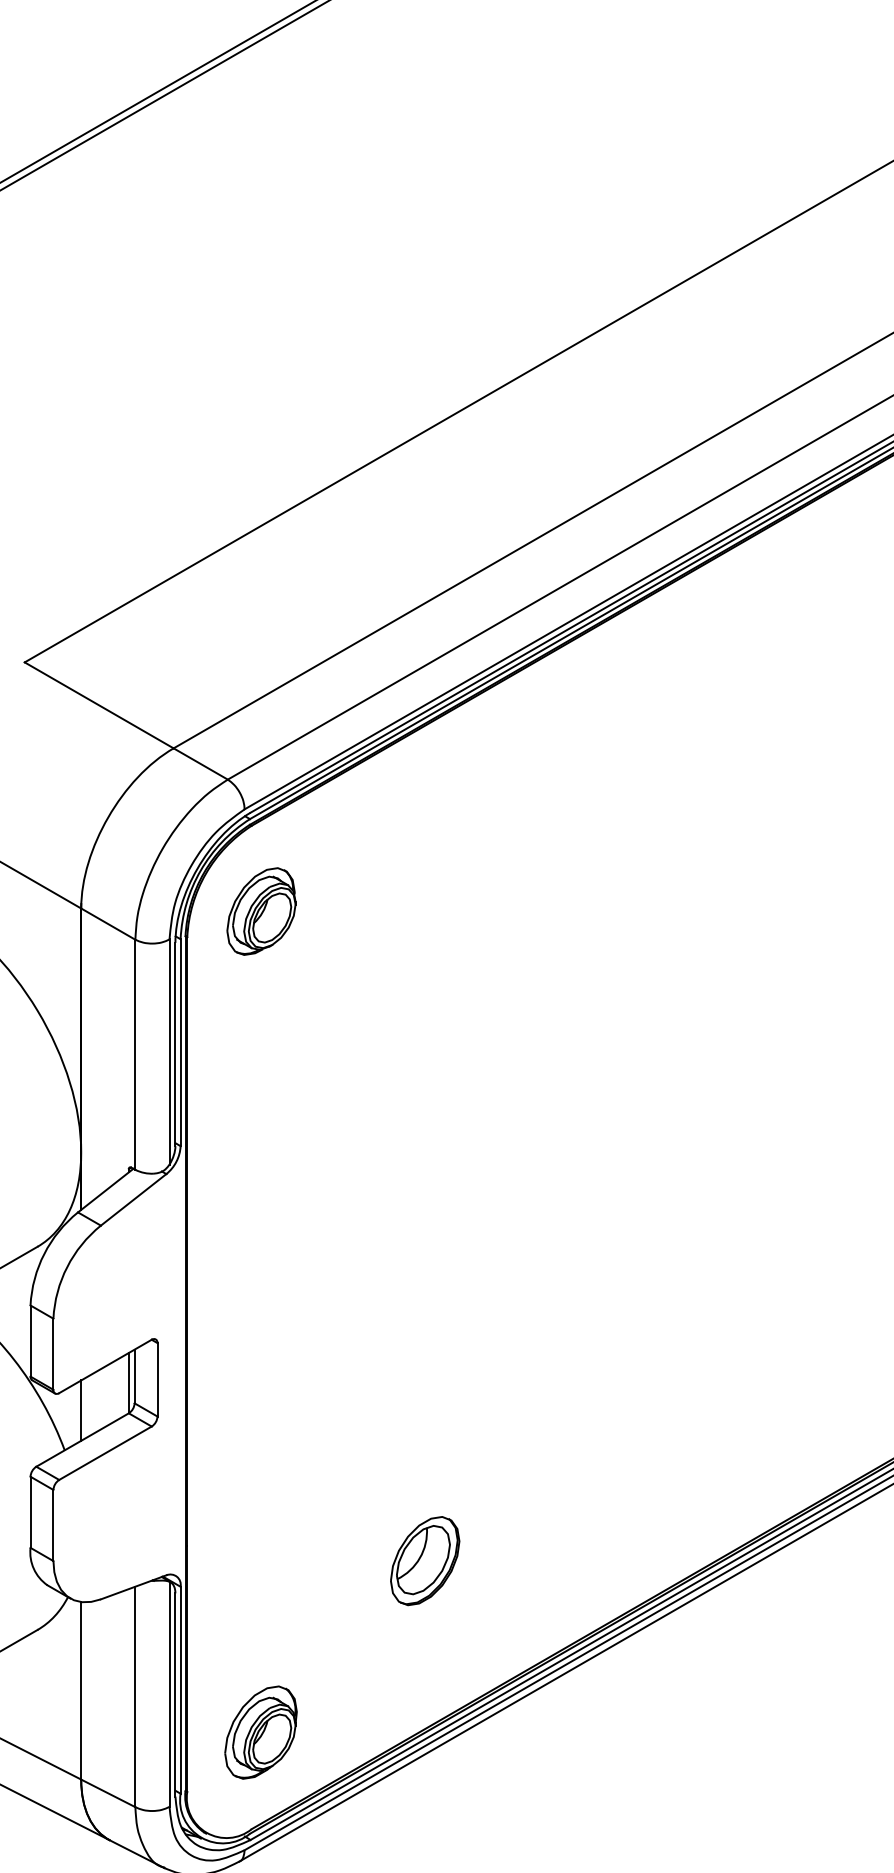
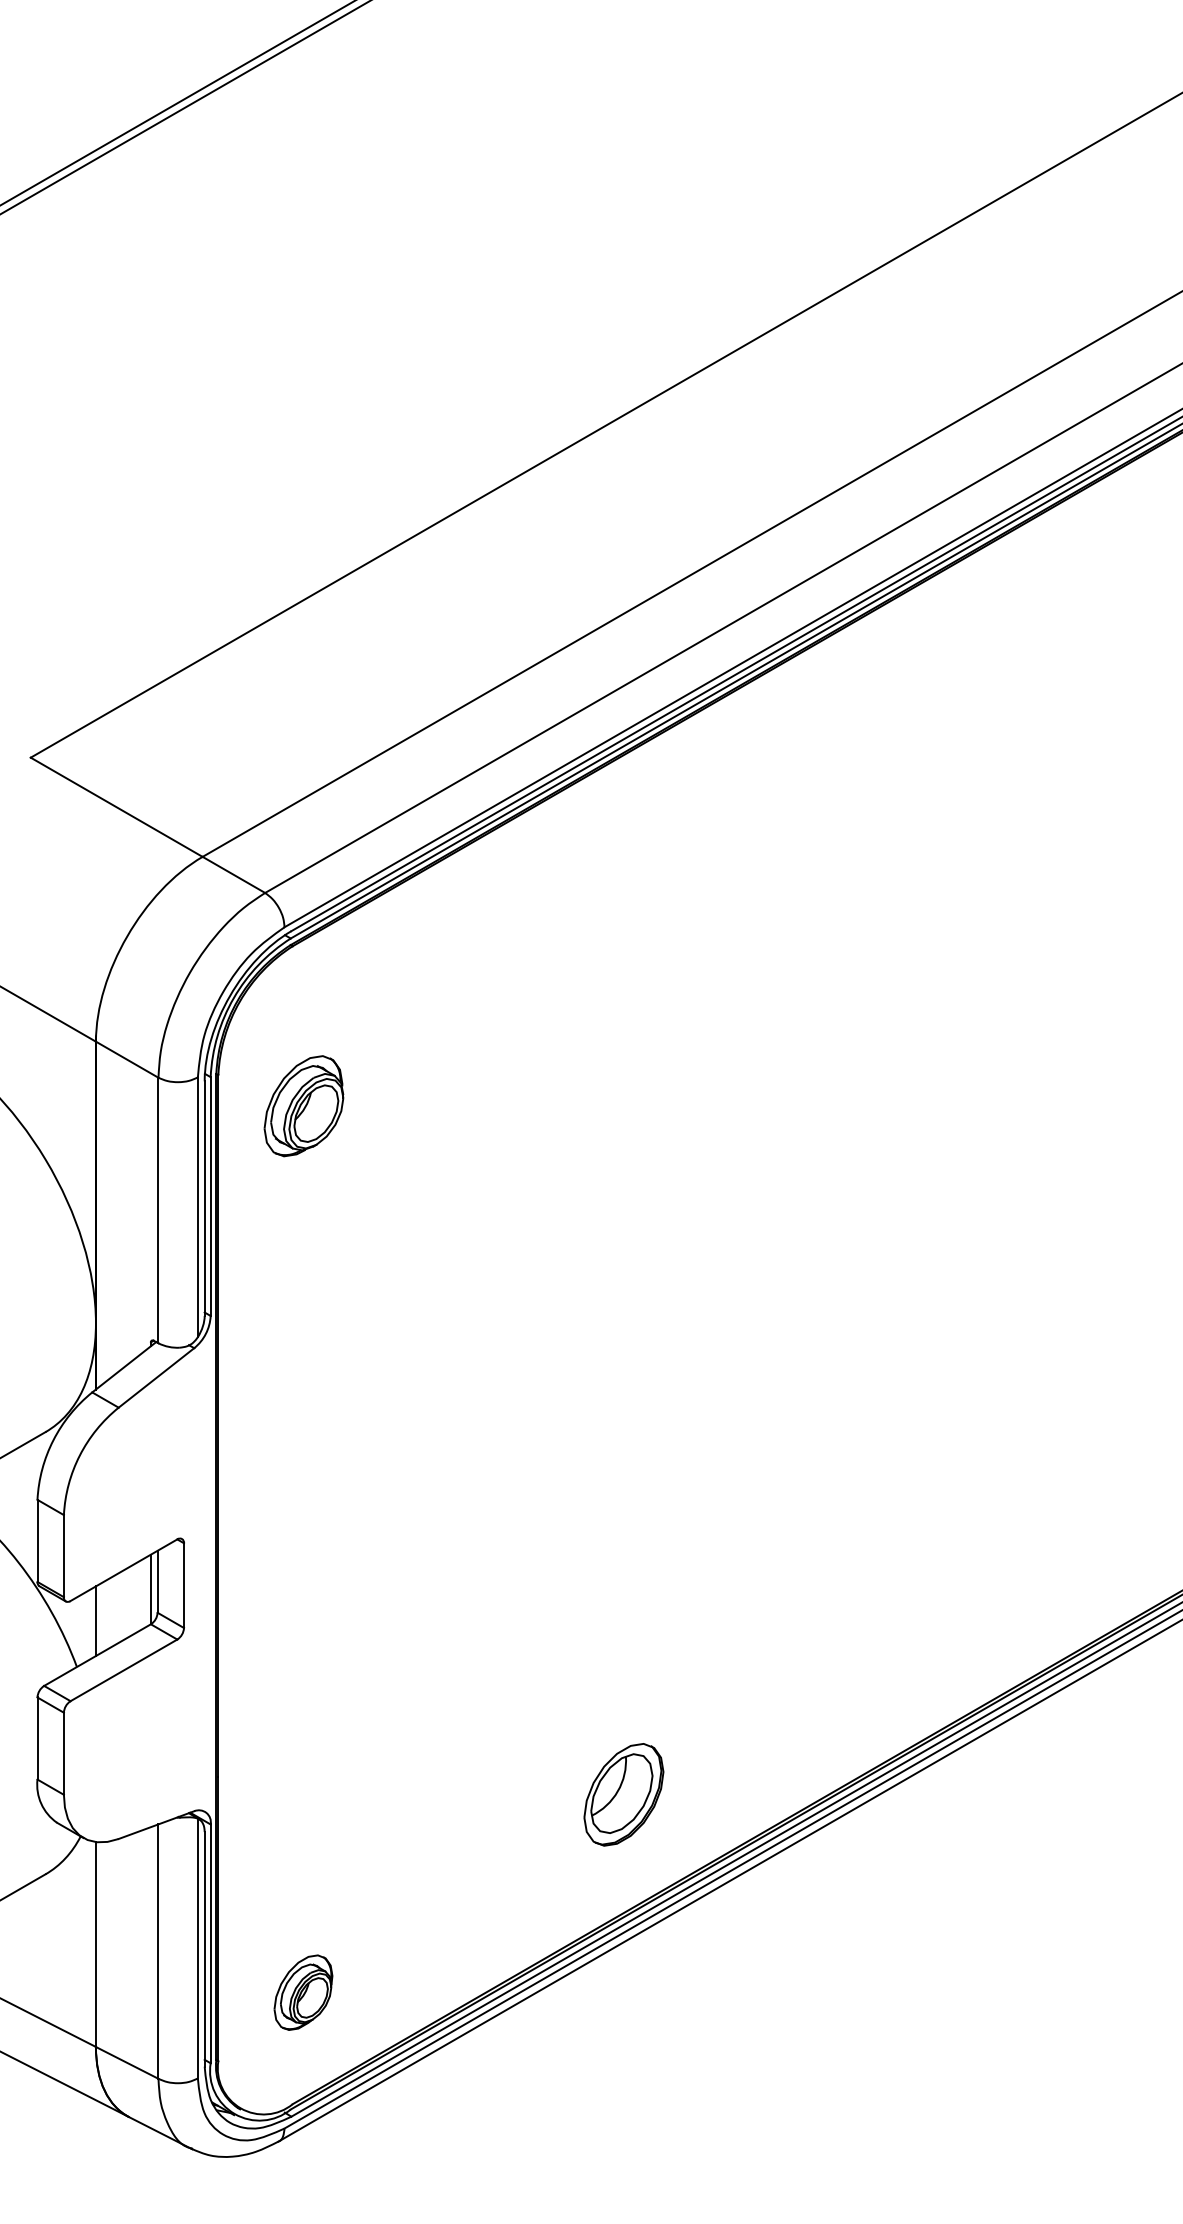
part: (261, 911) -> (303, 1106), moved
part: (424, 1560) -> (623, 1794), moved
part: (261, 1732) -> (303, 1992), size x0.7

